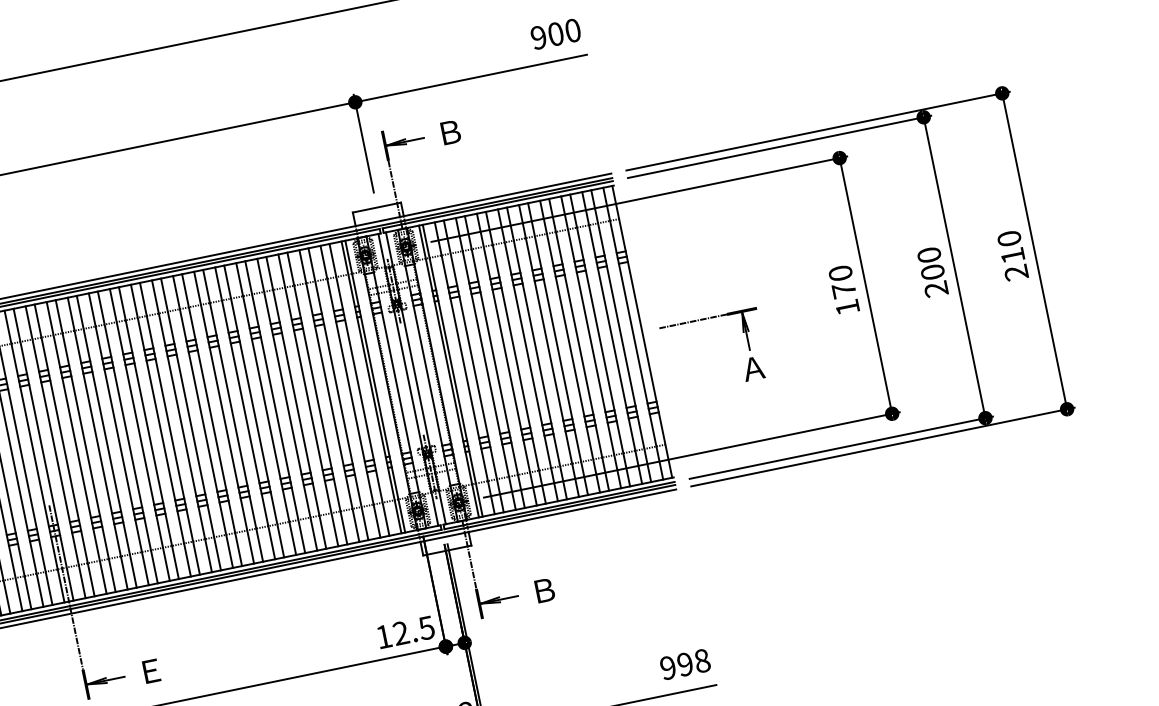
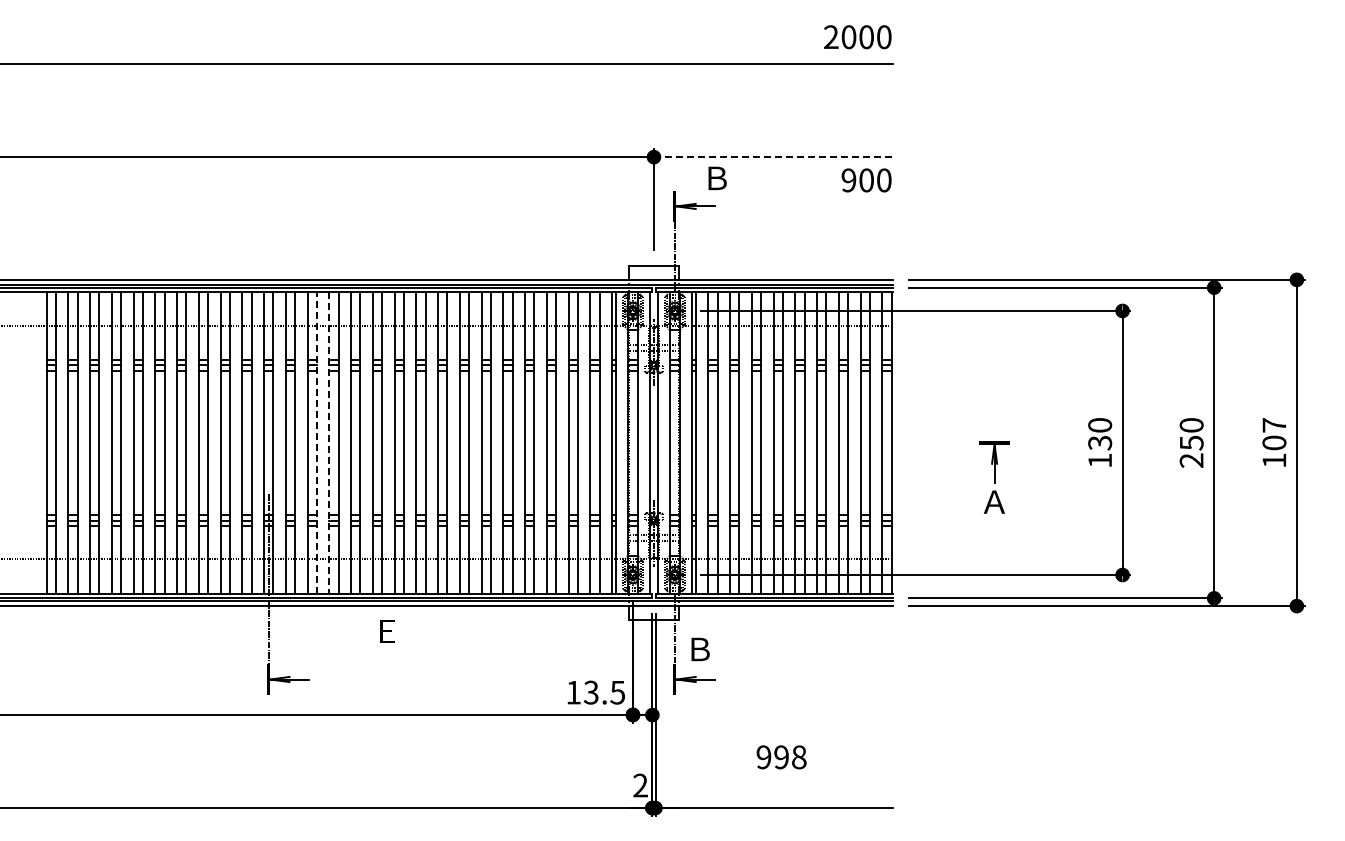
text: (555, 34) -> (866, 180), moved
line: (471, 78) -> (773, 157), solid -> dashed
text: (450, 131) -> (717, 177), moved
text: (1012, 255) -> (1274, 442), 210 -> 107
text: (932, 271) -> (1191, 442), 200 -> 250
text: (844, 289) -> (1100, 442), 170 -> 130
line: (692, 321) -> (943, 442), removed
line: (97, 443) -> (329, 442), solid -> dashed
line: (85, 445) -> (316, 442), solid -> dashed
text: (544, 590) -> (700, 649), moved
text: (400, 633) -> (590, 692), 12.5 -> 13.5
text: (685, 664) -> (781, 757), moved
text: (151, 671) -> (387, 631), moved

